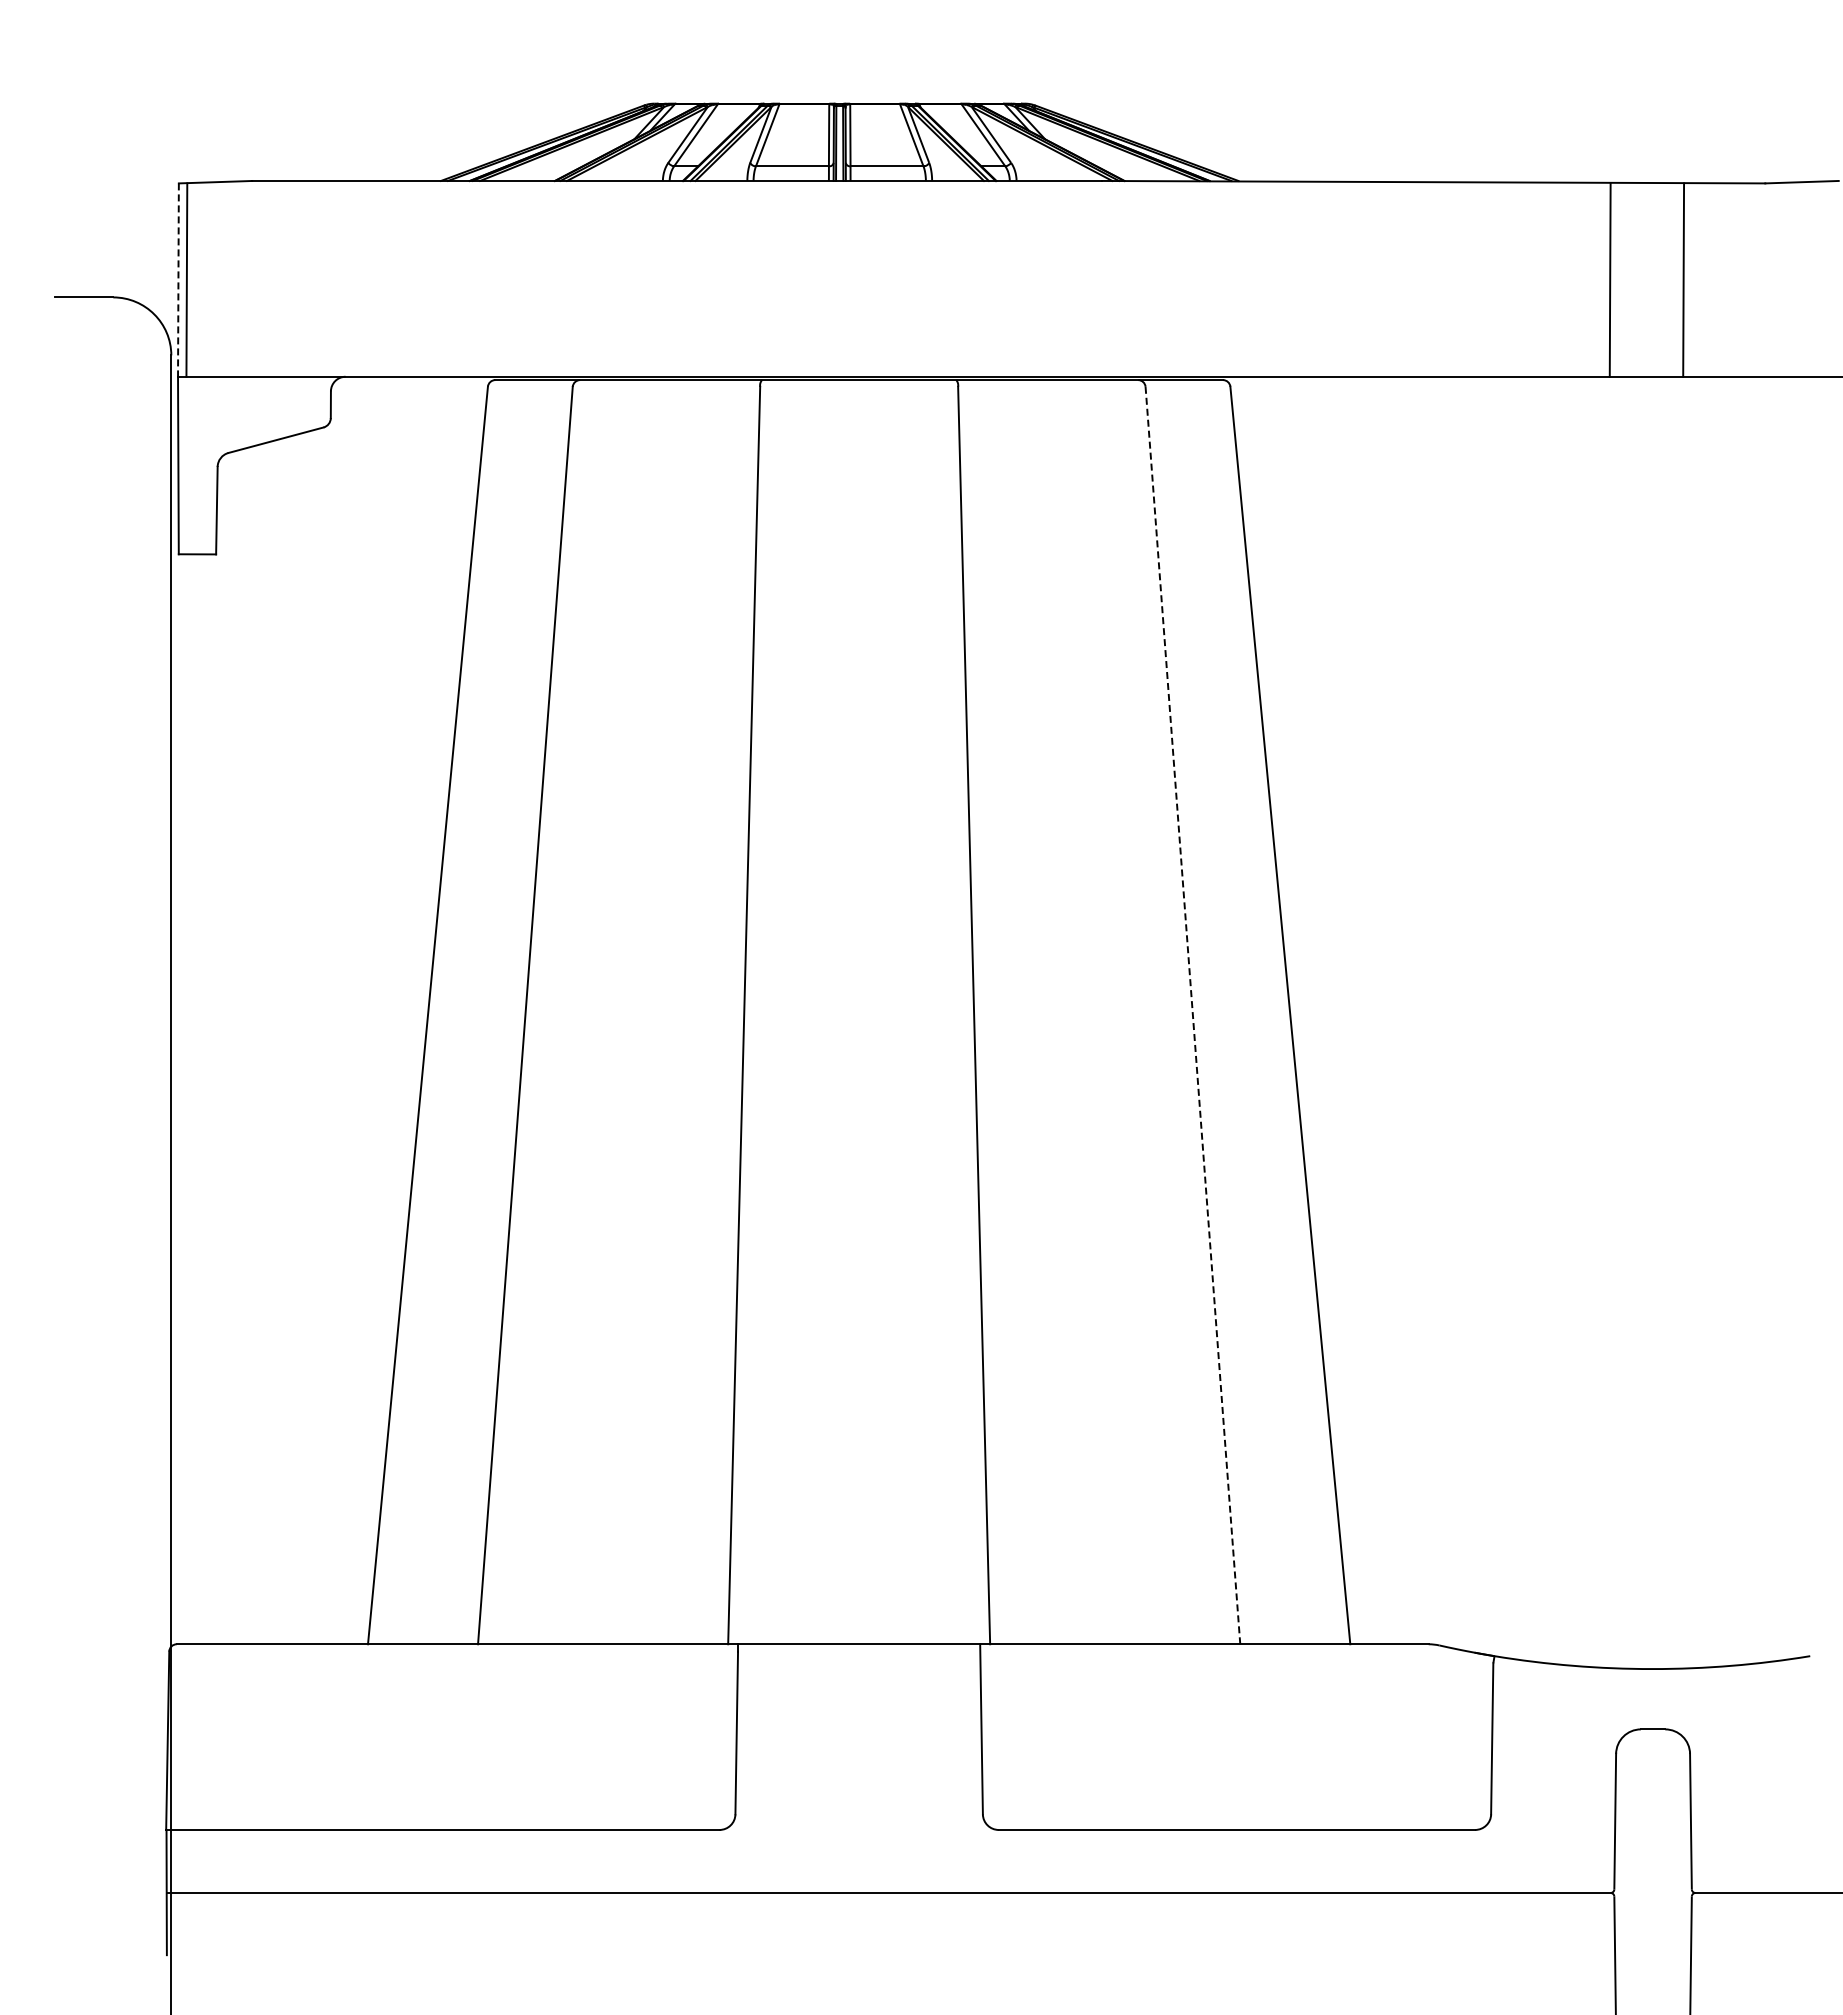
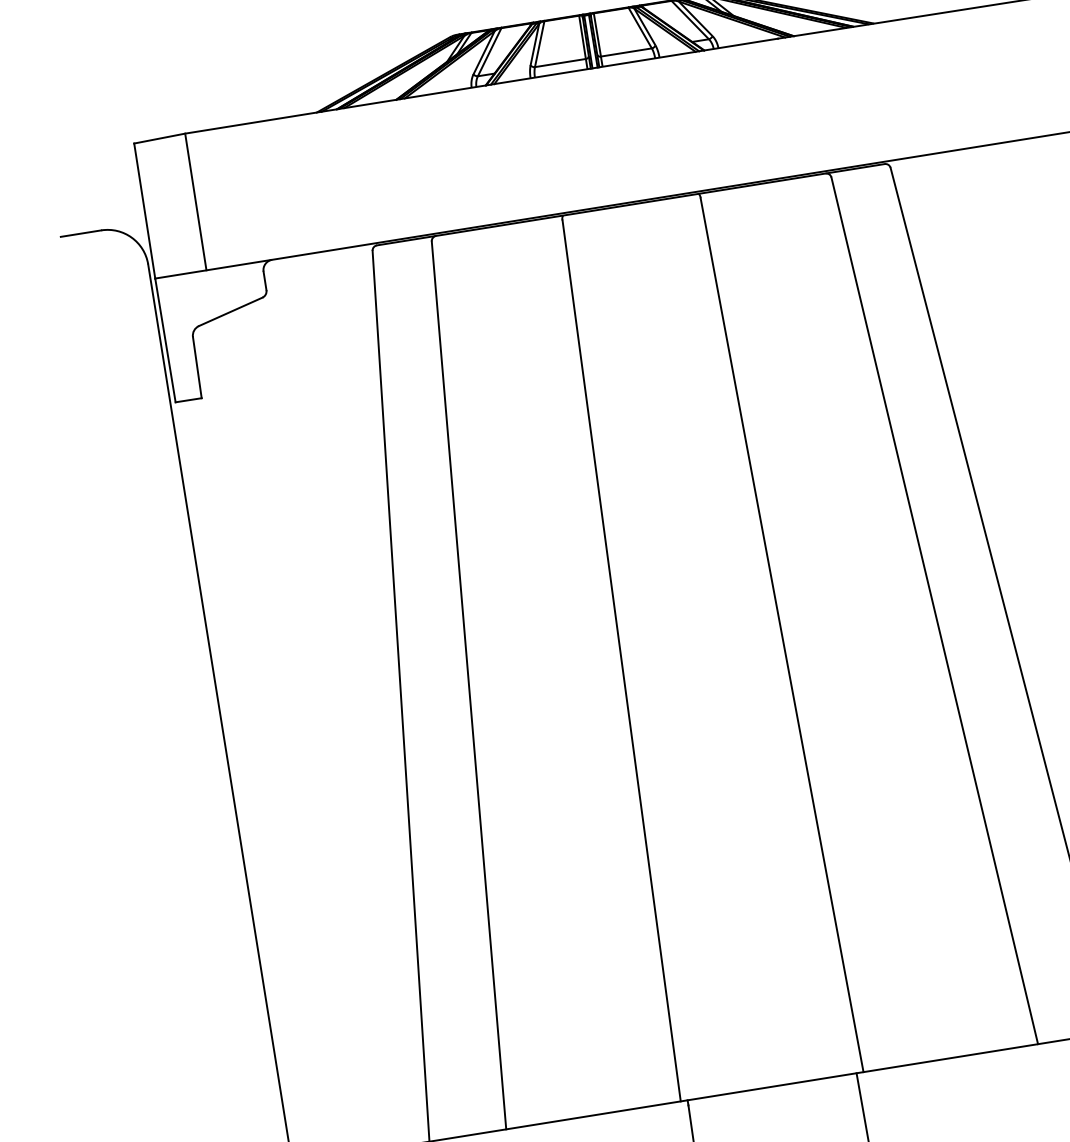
line: (186, 279) -> (195, 202), moved
line: (178, 280) -> (144, 211), dashed -> solid
line: (1192, 1015) -> (934, 610), dashed -> solid

